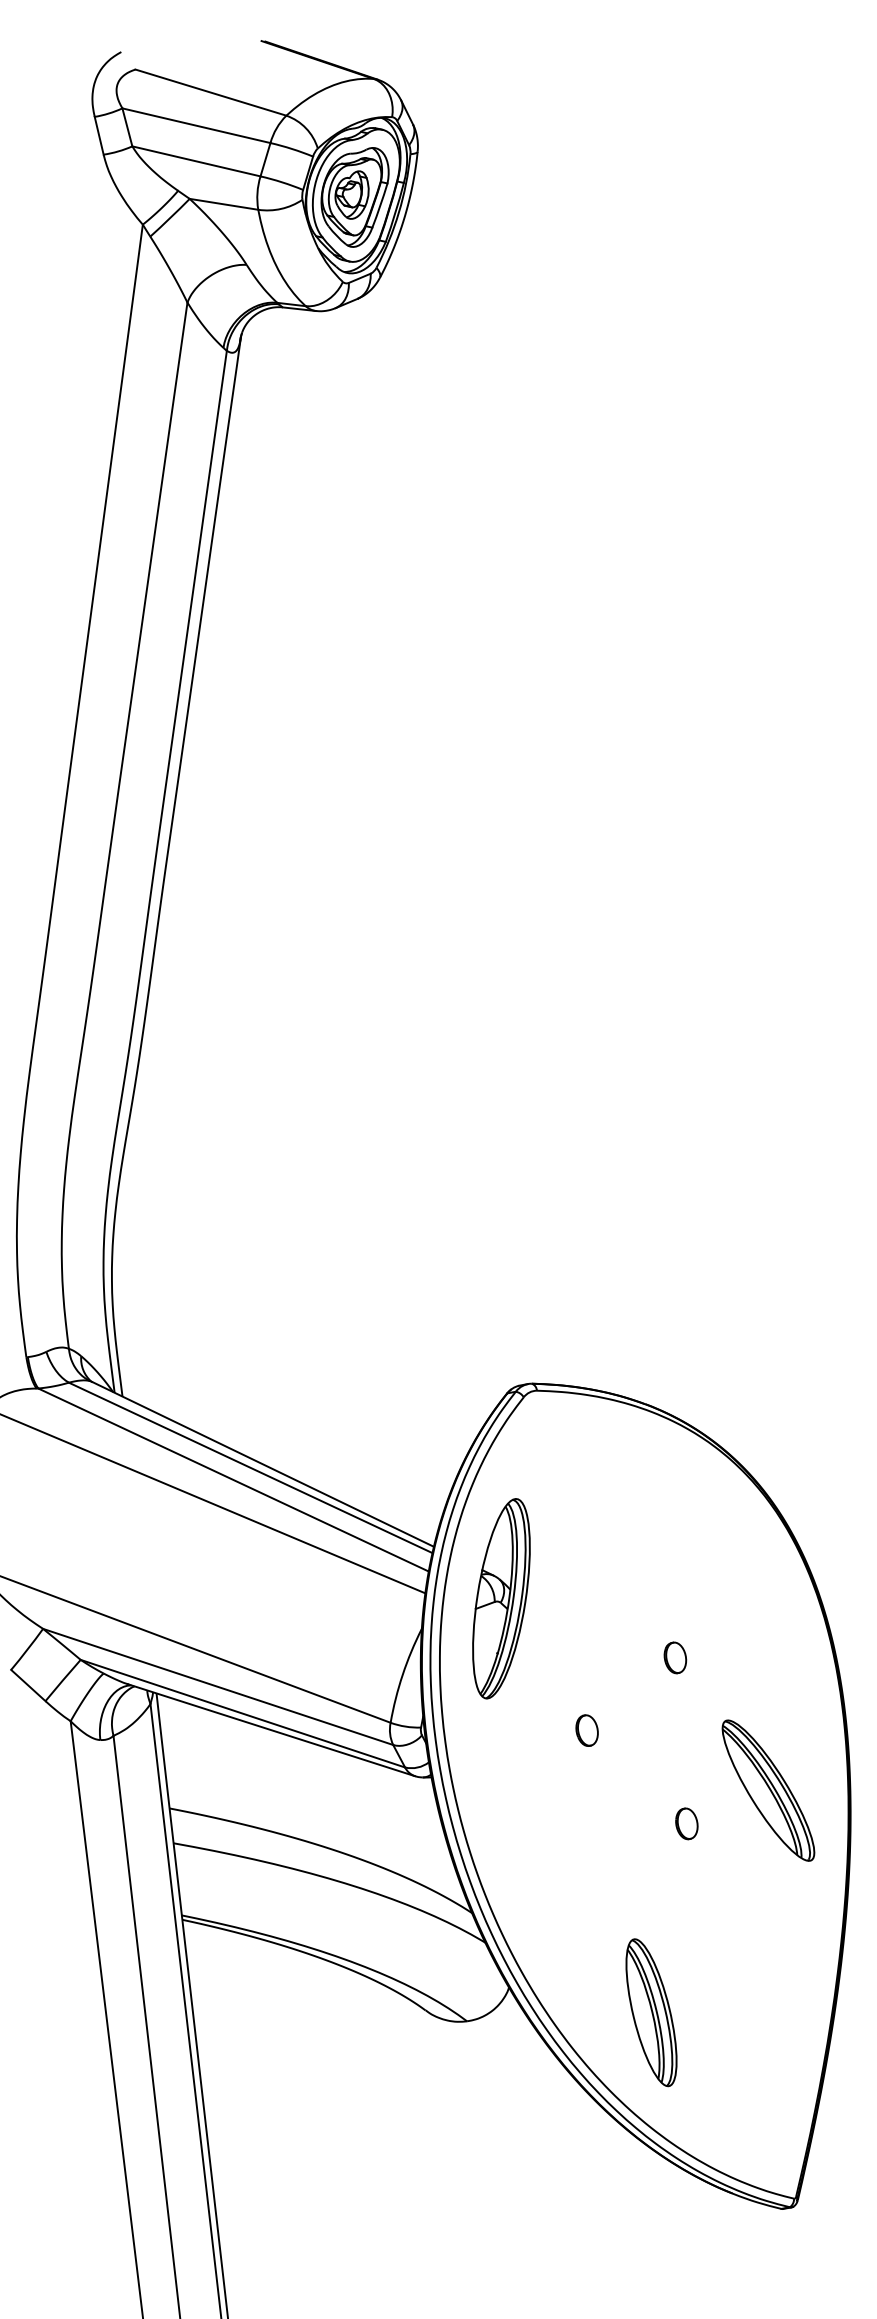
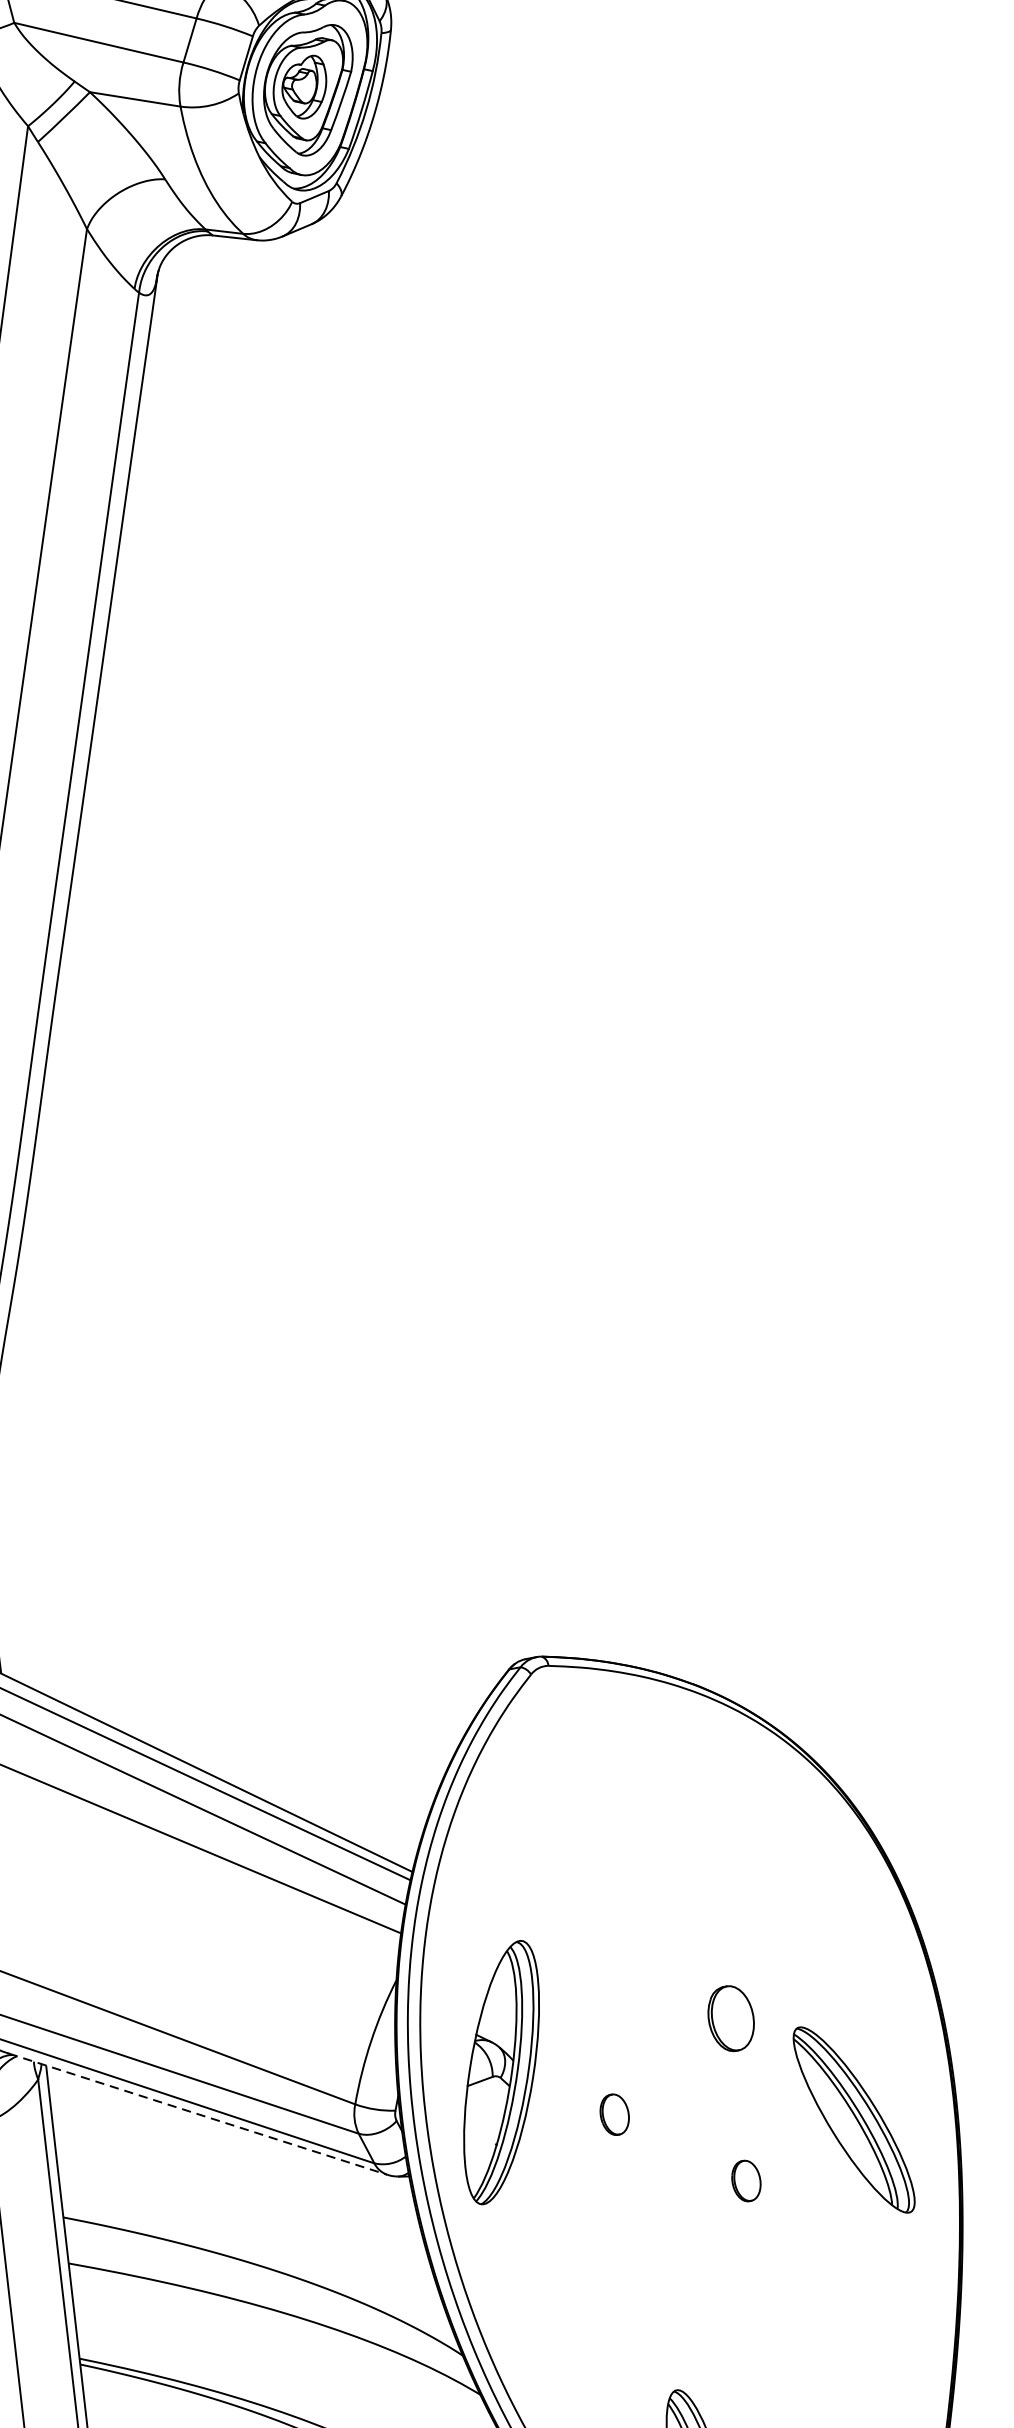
part: (501, 1598) -> (501, 2072), moved
part: (675, 1657) -> (731, 2018), size x1.6
line: (271, 1730) -> (197, 2114), solid -> dashed
part: (768, 1790) -> (854, 2119), moved
part: (686, 1823) -> (745, 2180), moved

